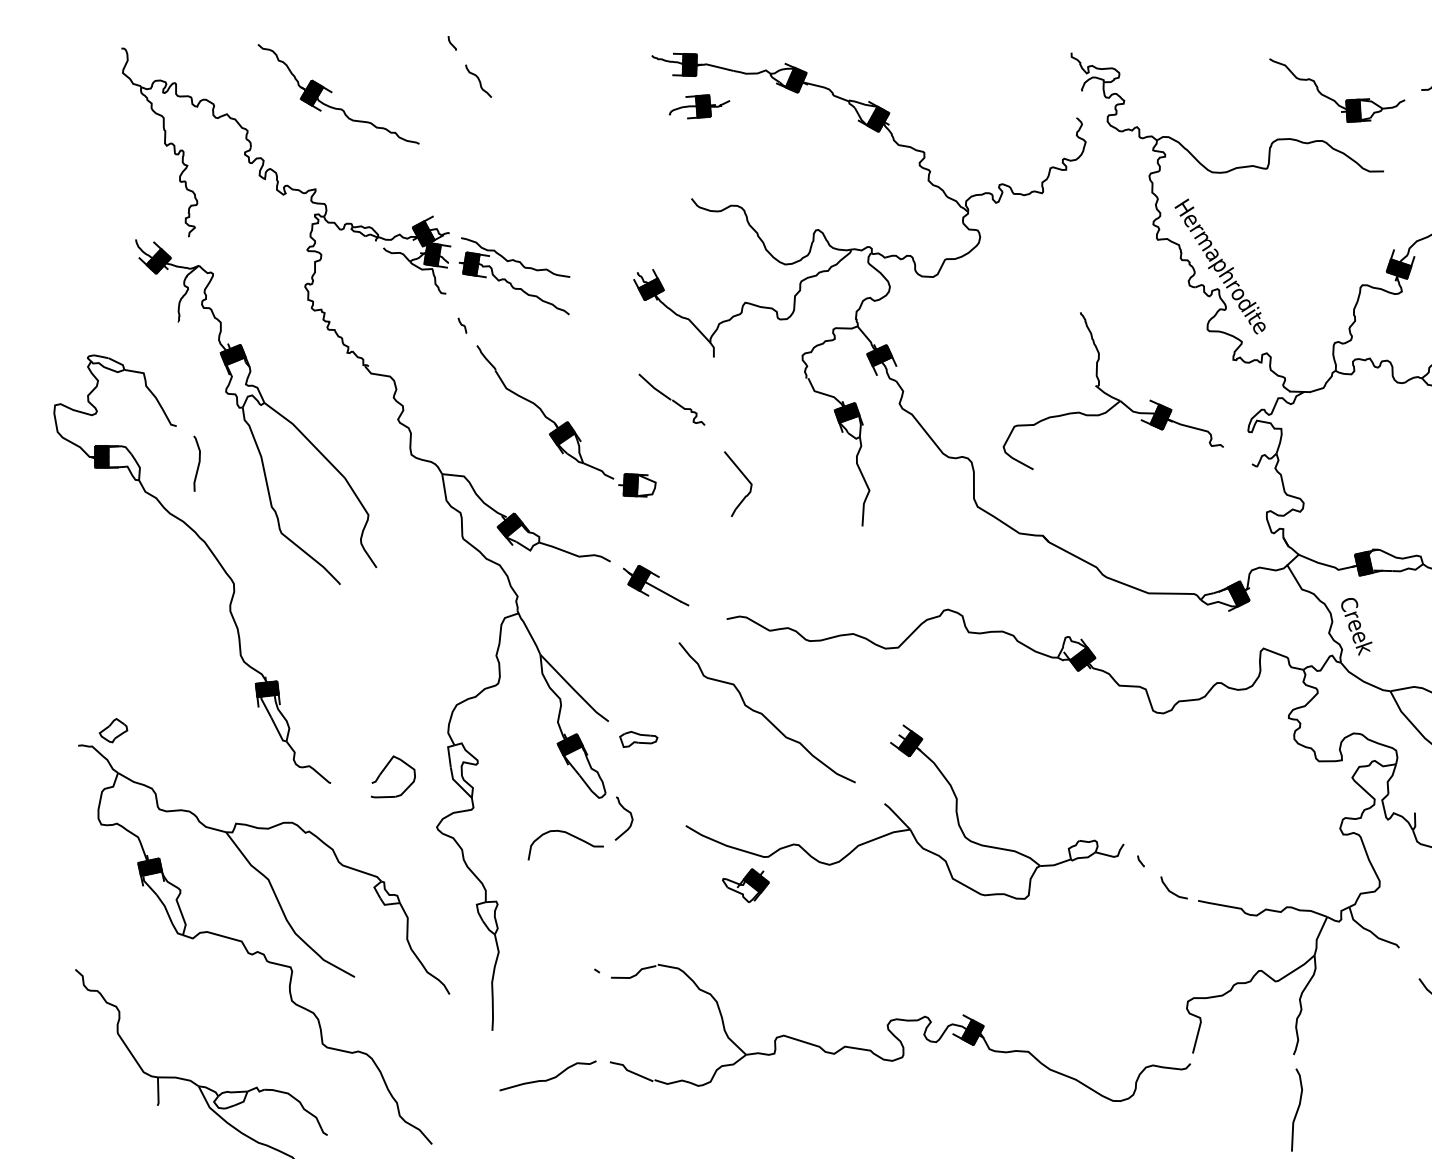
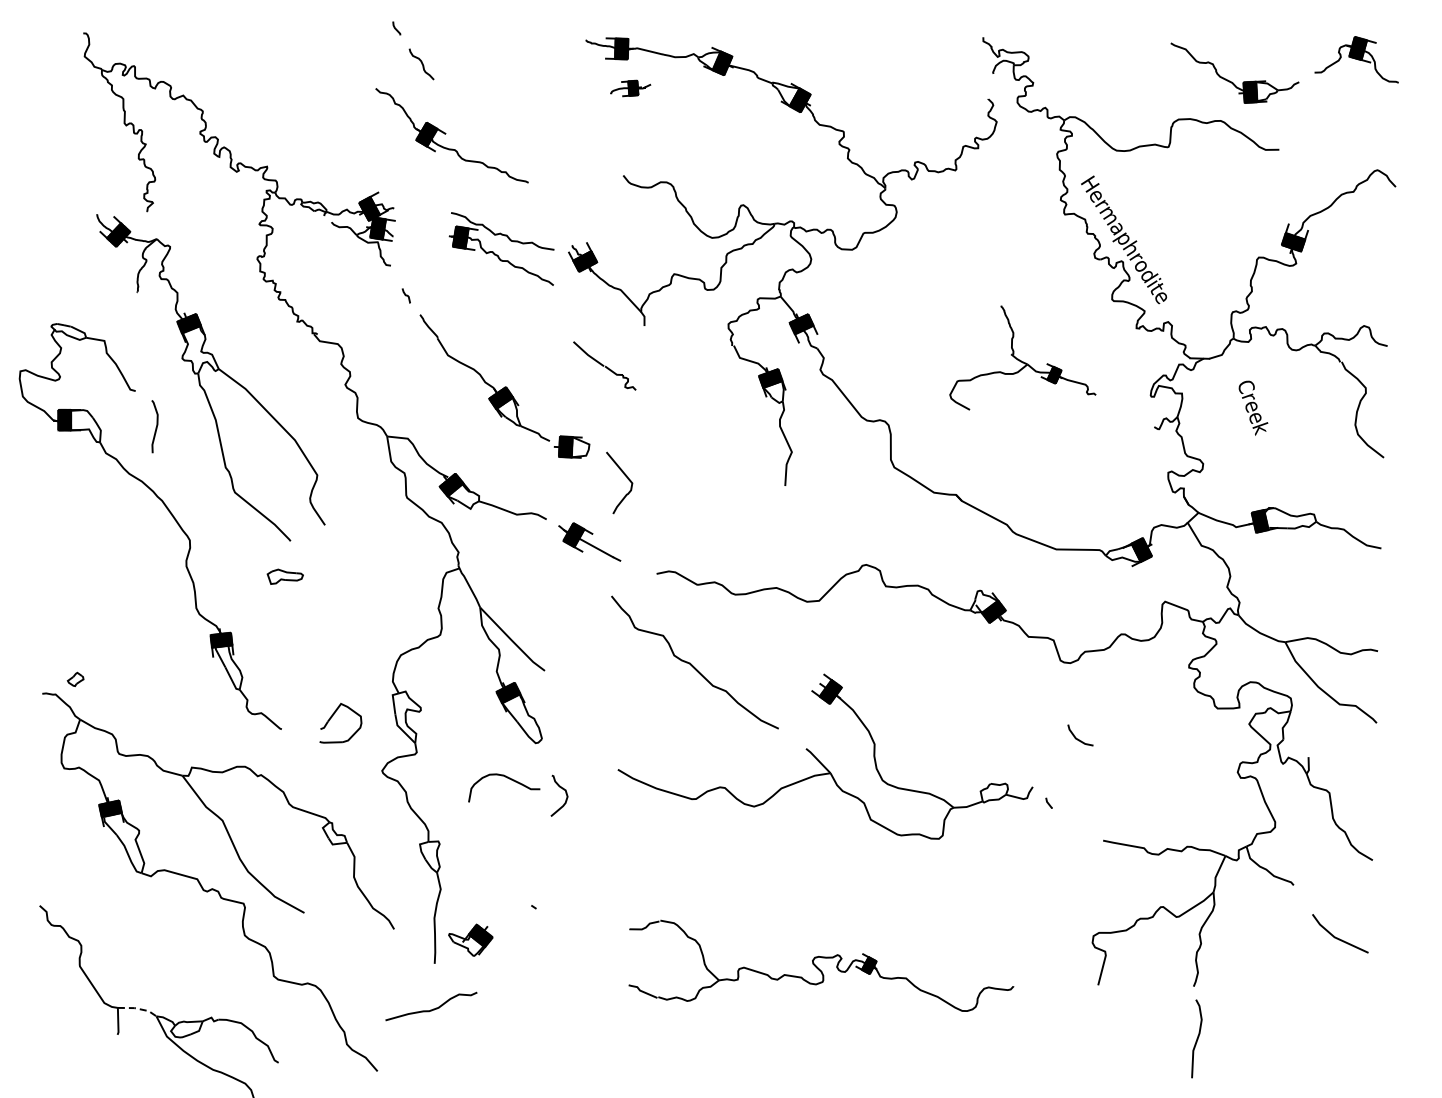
part: (338, 94) -> (451, 135), moved
part: (699, 106) -> (630, 88), size x0.7
part: (510, 281) -> (497, 254), moved
part: (1112, 390) -> (1022, 357), size x0.7
curve: (744, 477) -> (625, 476), moved
text: (1356, 626) -> (1253, 407), moved
part: (113, 730) -> (75, 679), size x0.6
part: (637, 739) -> (284, 576), moved
curve: (630, 816) -> (565, 793), moved
part: (745, 884) -> (470, 939), moved
line: (1172, 891) -> (1078, 738), moved
part: (900, 1032) -> (821, 965), size x0.7
line: (179, 1077) -> (138, 1008), solid -> dashed
curve: (550, 1077) -> (433, 1008), moved

